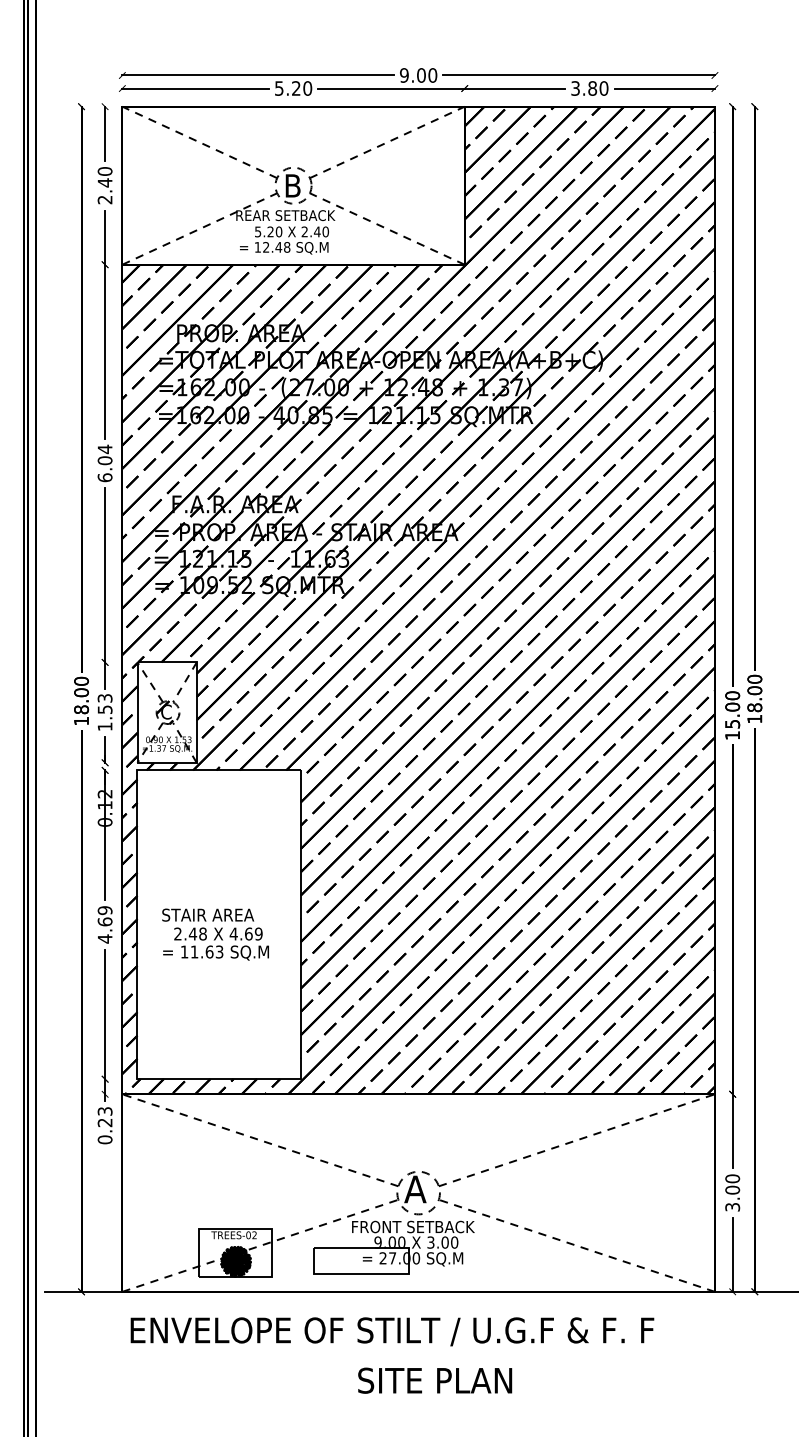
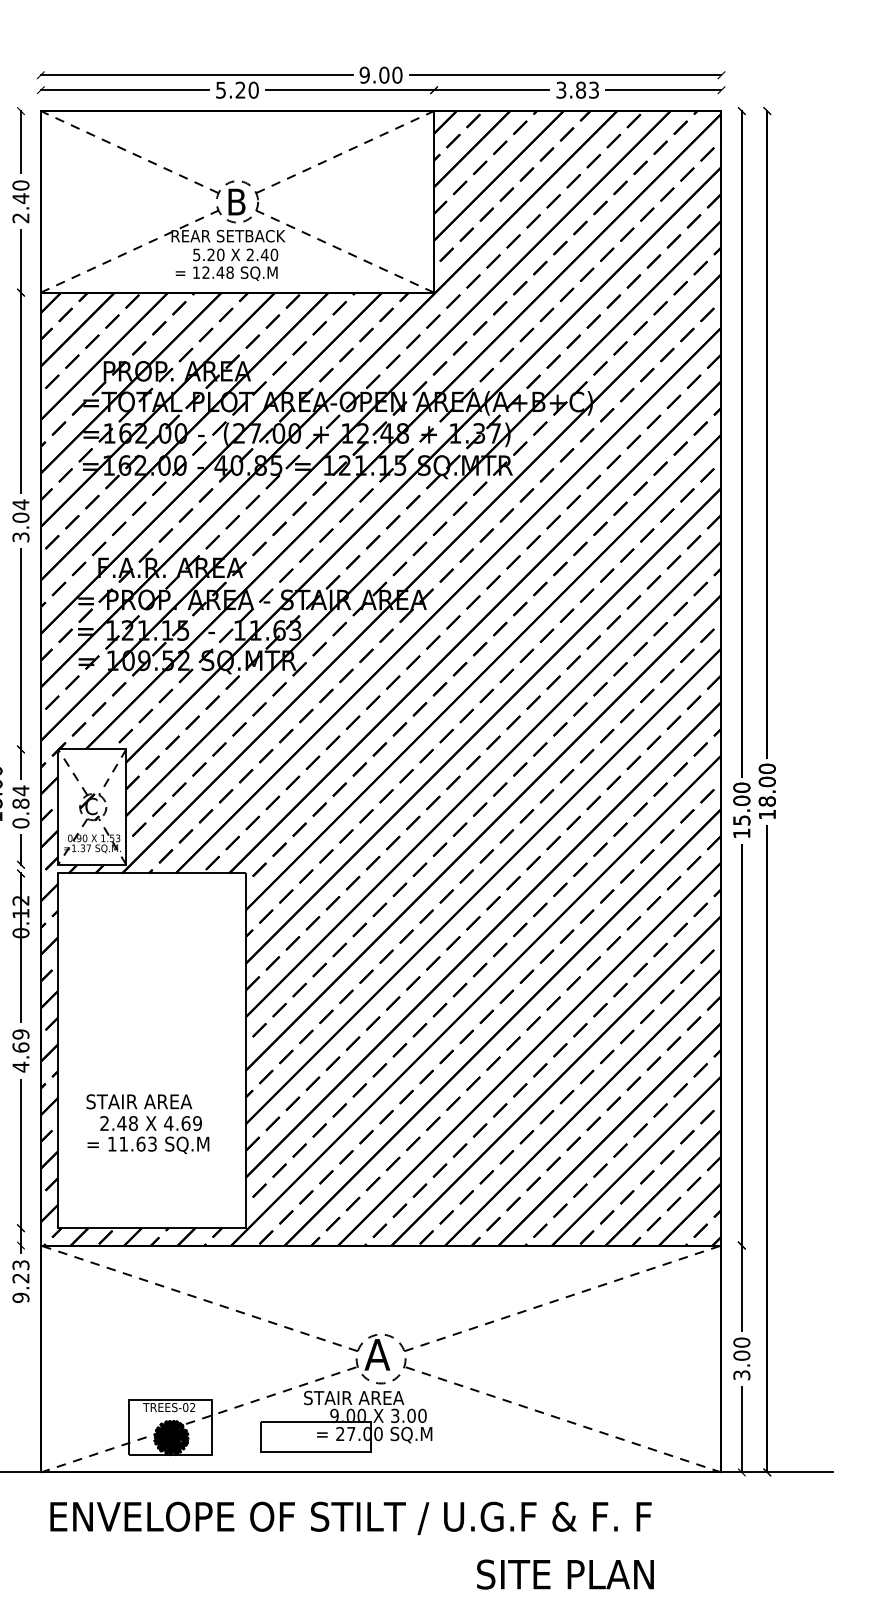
text: (603, 88) -> (593, 90), 3.80 -> 3.83
text: (104, 477) -> (20, 537), 6.04 -> 3.04
text: (104, 712) -> (20, 806), 1.53 -> 0.84
text: (215, 934) -> (147, 1124), moved
text: (105, 1139) -> (21, 1297), 0.23 -> 9.23
text: (412, 1226) -> (374, 1397), FRONT SETBACK -> STAIR AREA
text: (435, 1380) -> (565, 1574), moved

